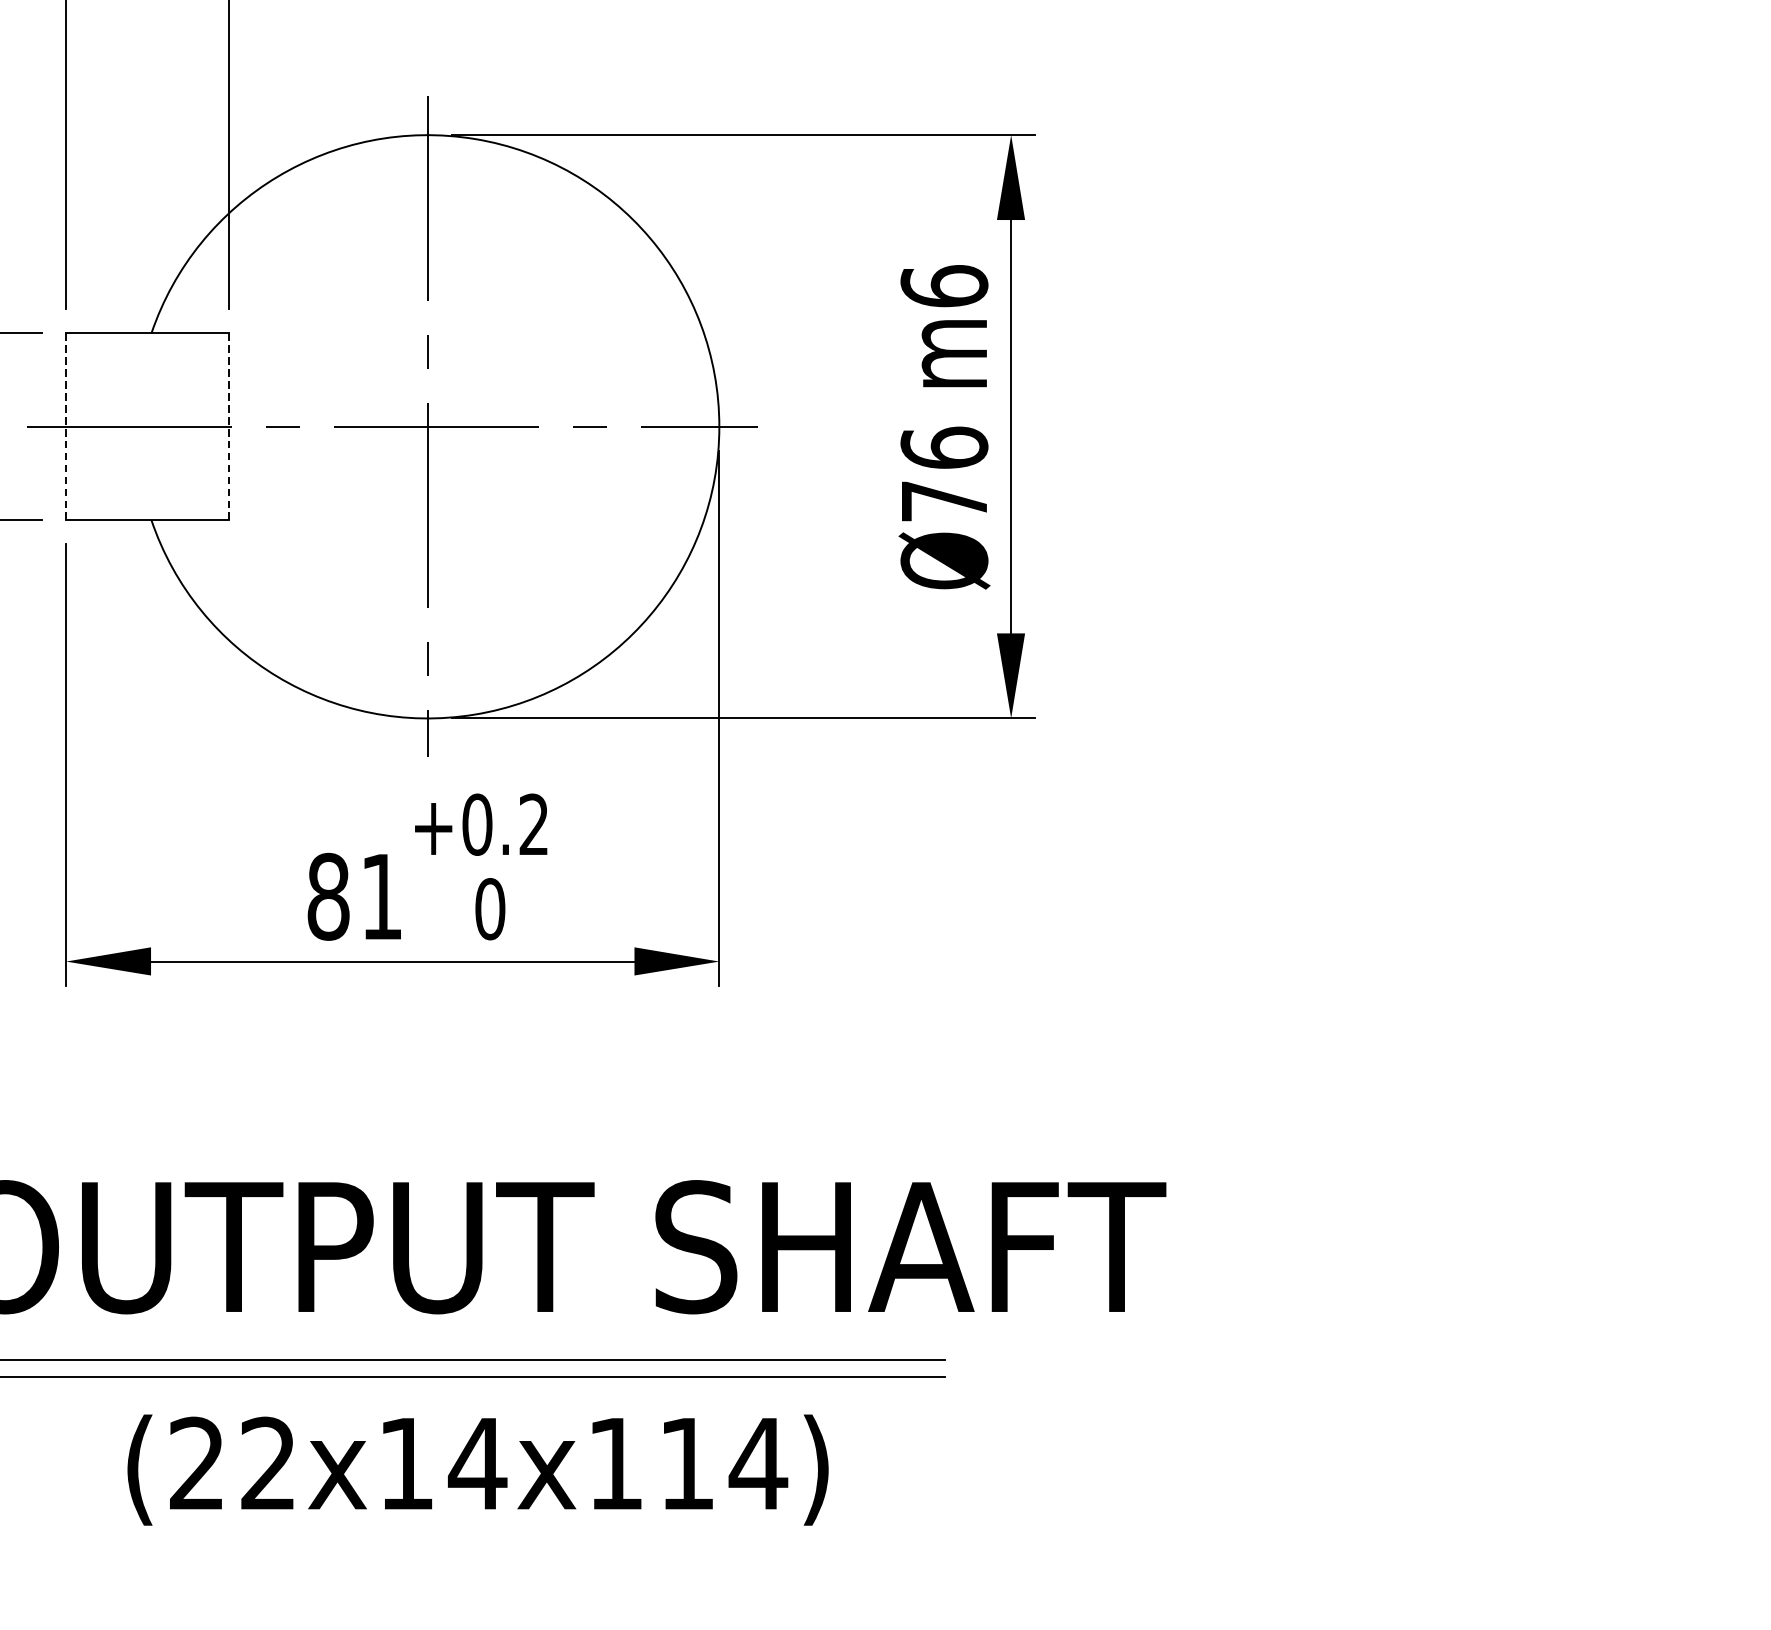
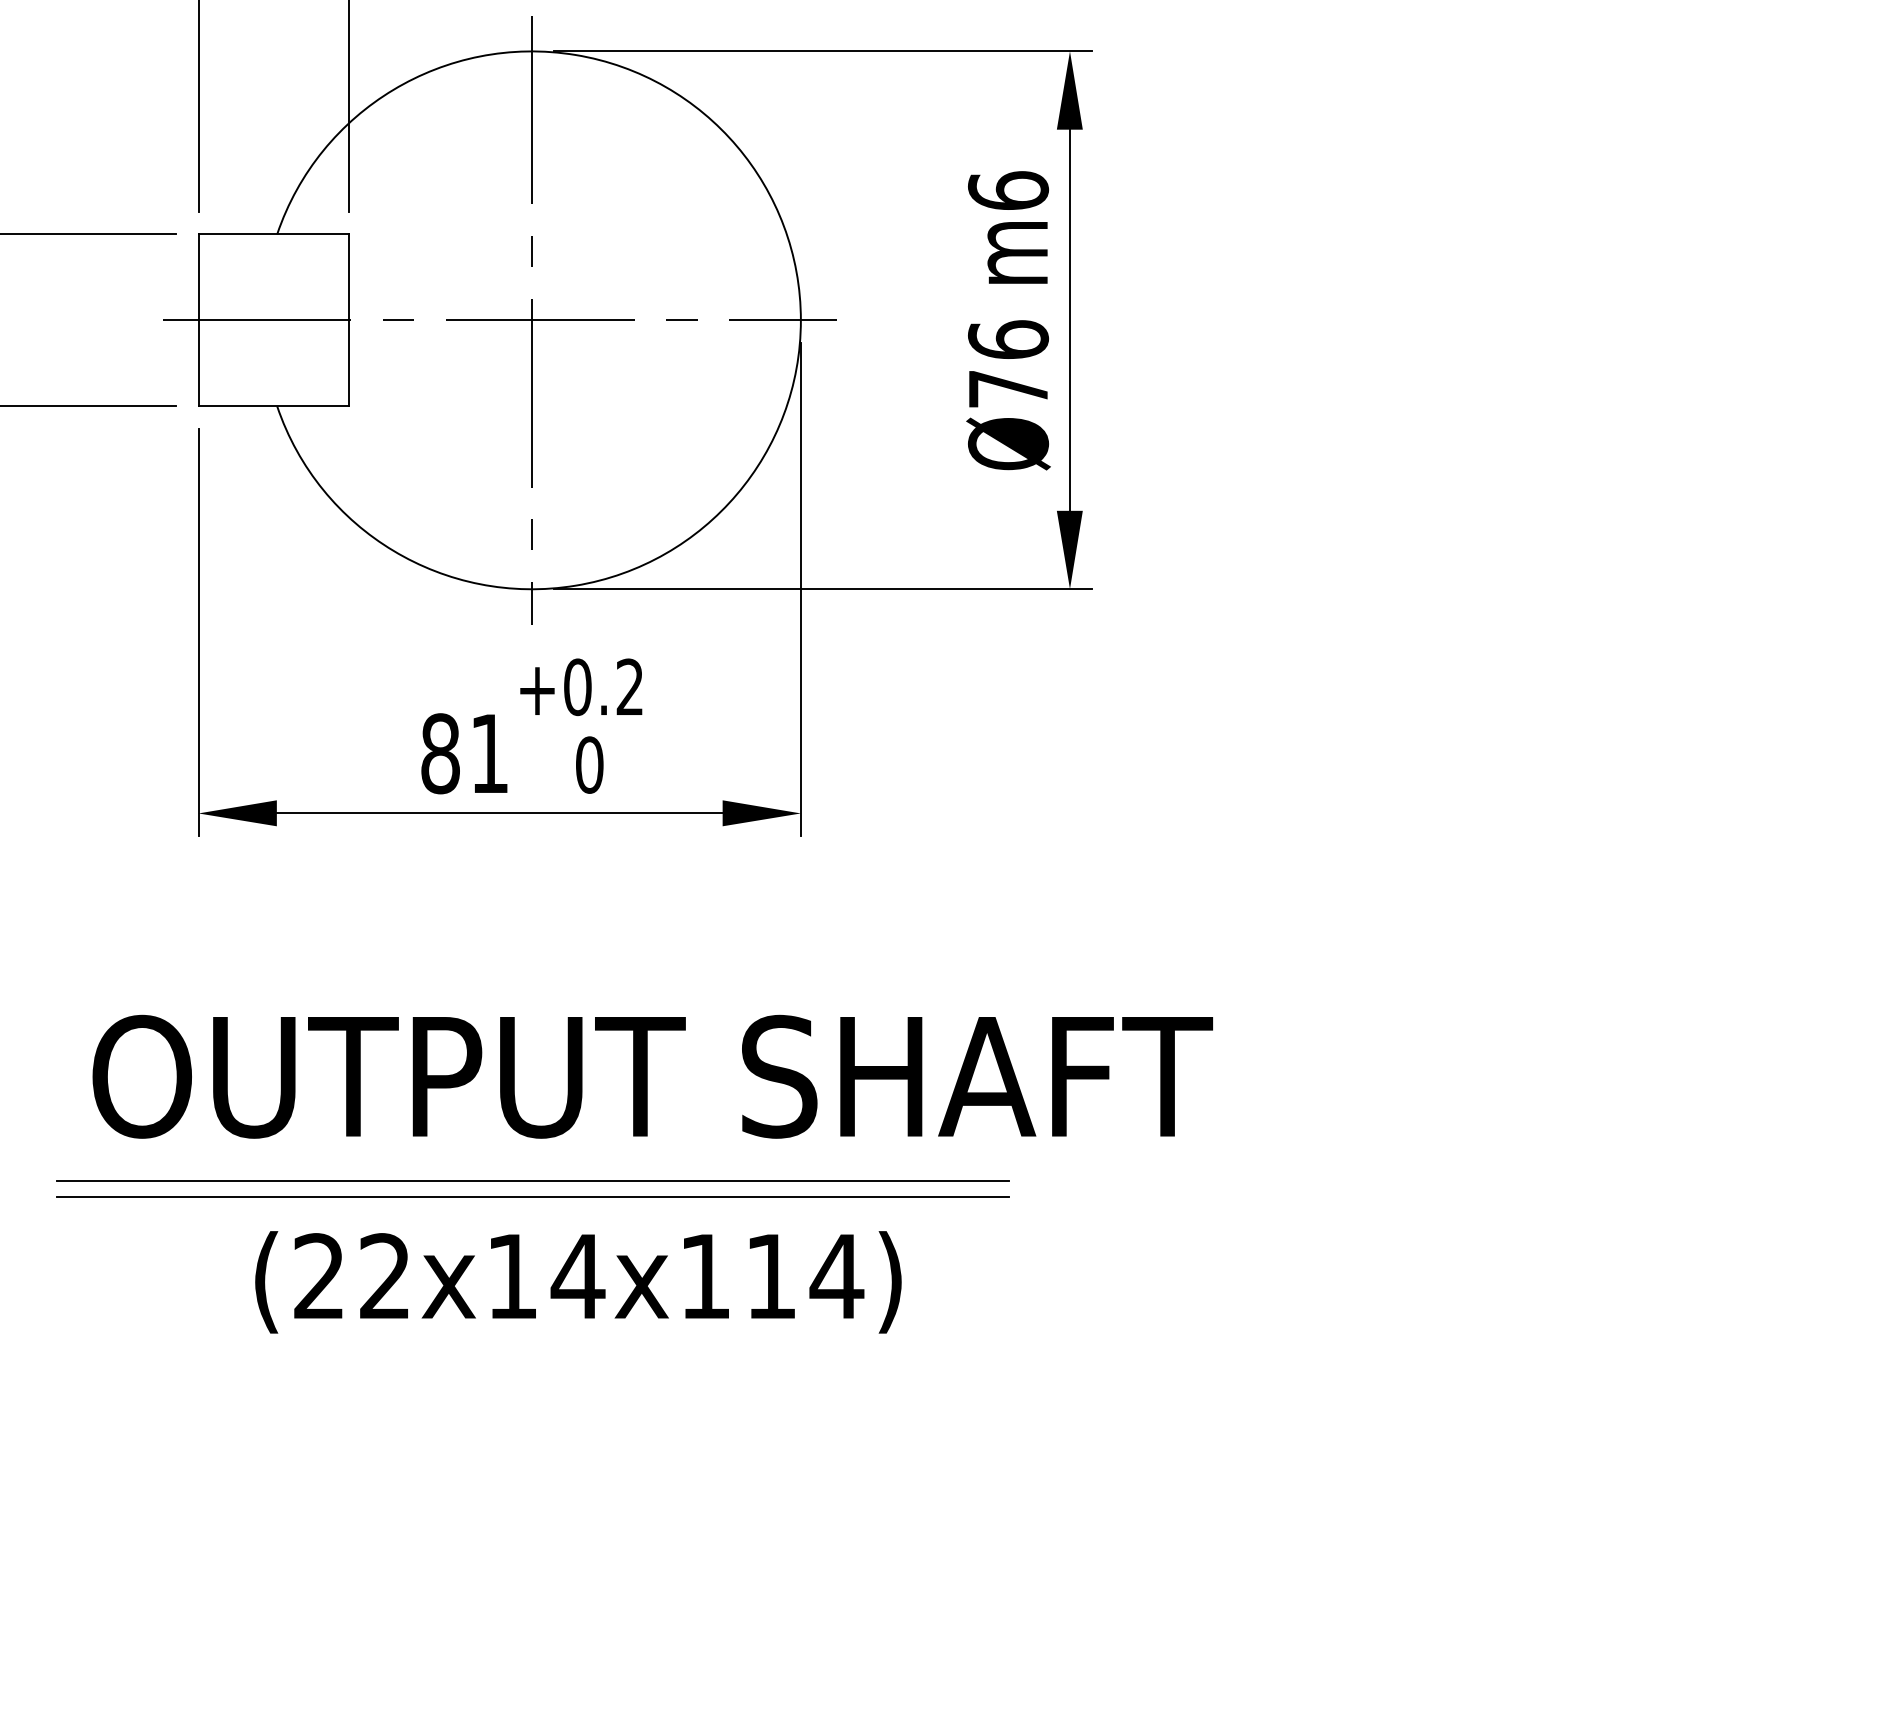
line: (66, 426) -> (198, 320), dashed -> solid
line: (229, 426) -> (349, 320), dashed -> solid

